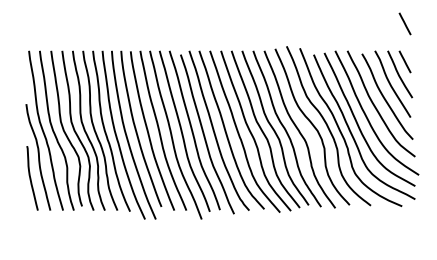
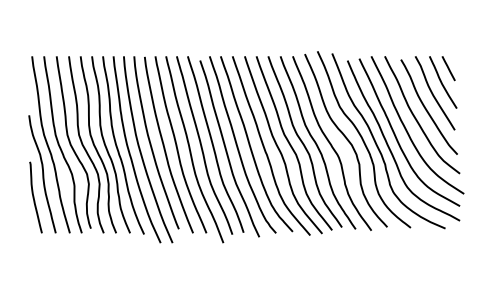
line: (404, 23) -> (448, 26), removed

